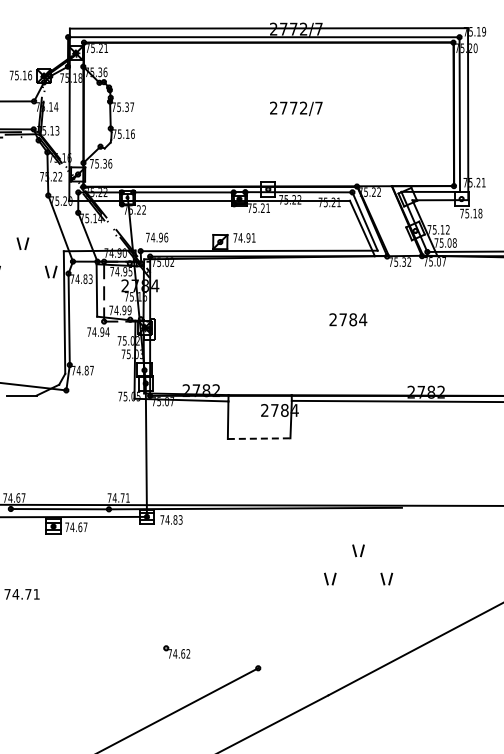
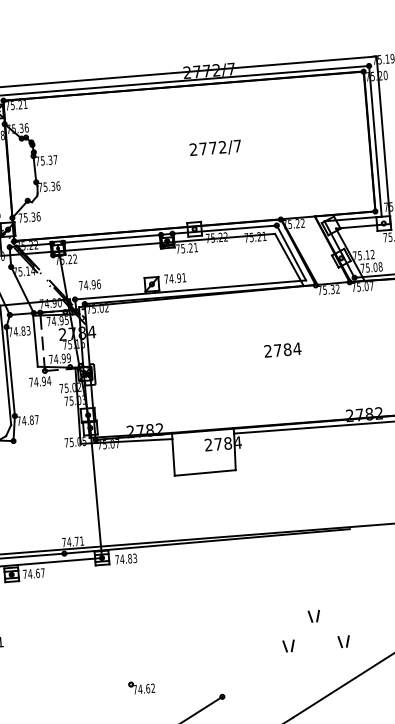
text: (127, 133) -> (52, 185), 75.16 -> 75.36
line: (259, 438) -> (205, 472), dashed -> solid
part: (355, 557) -> (311, 623), moved

